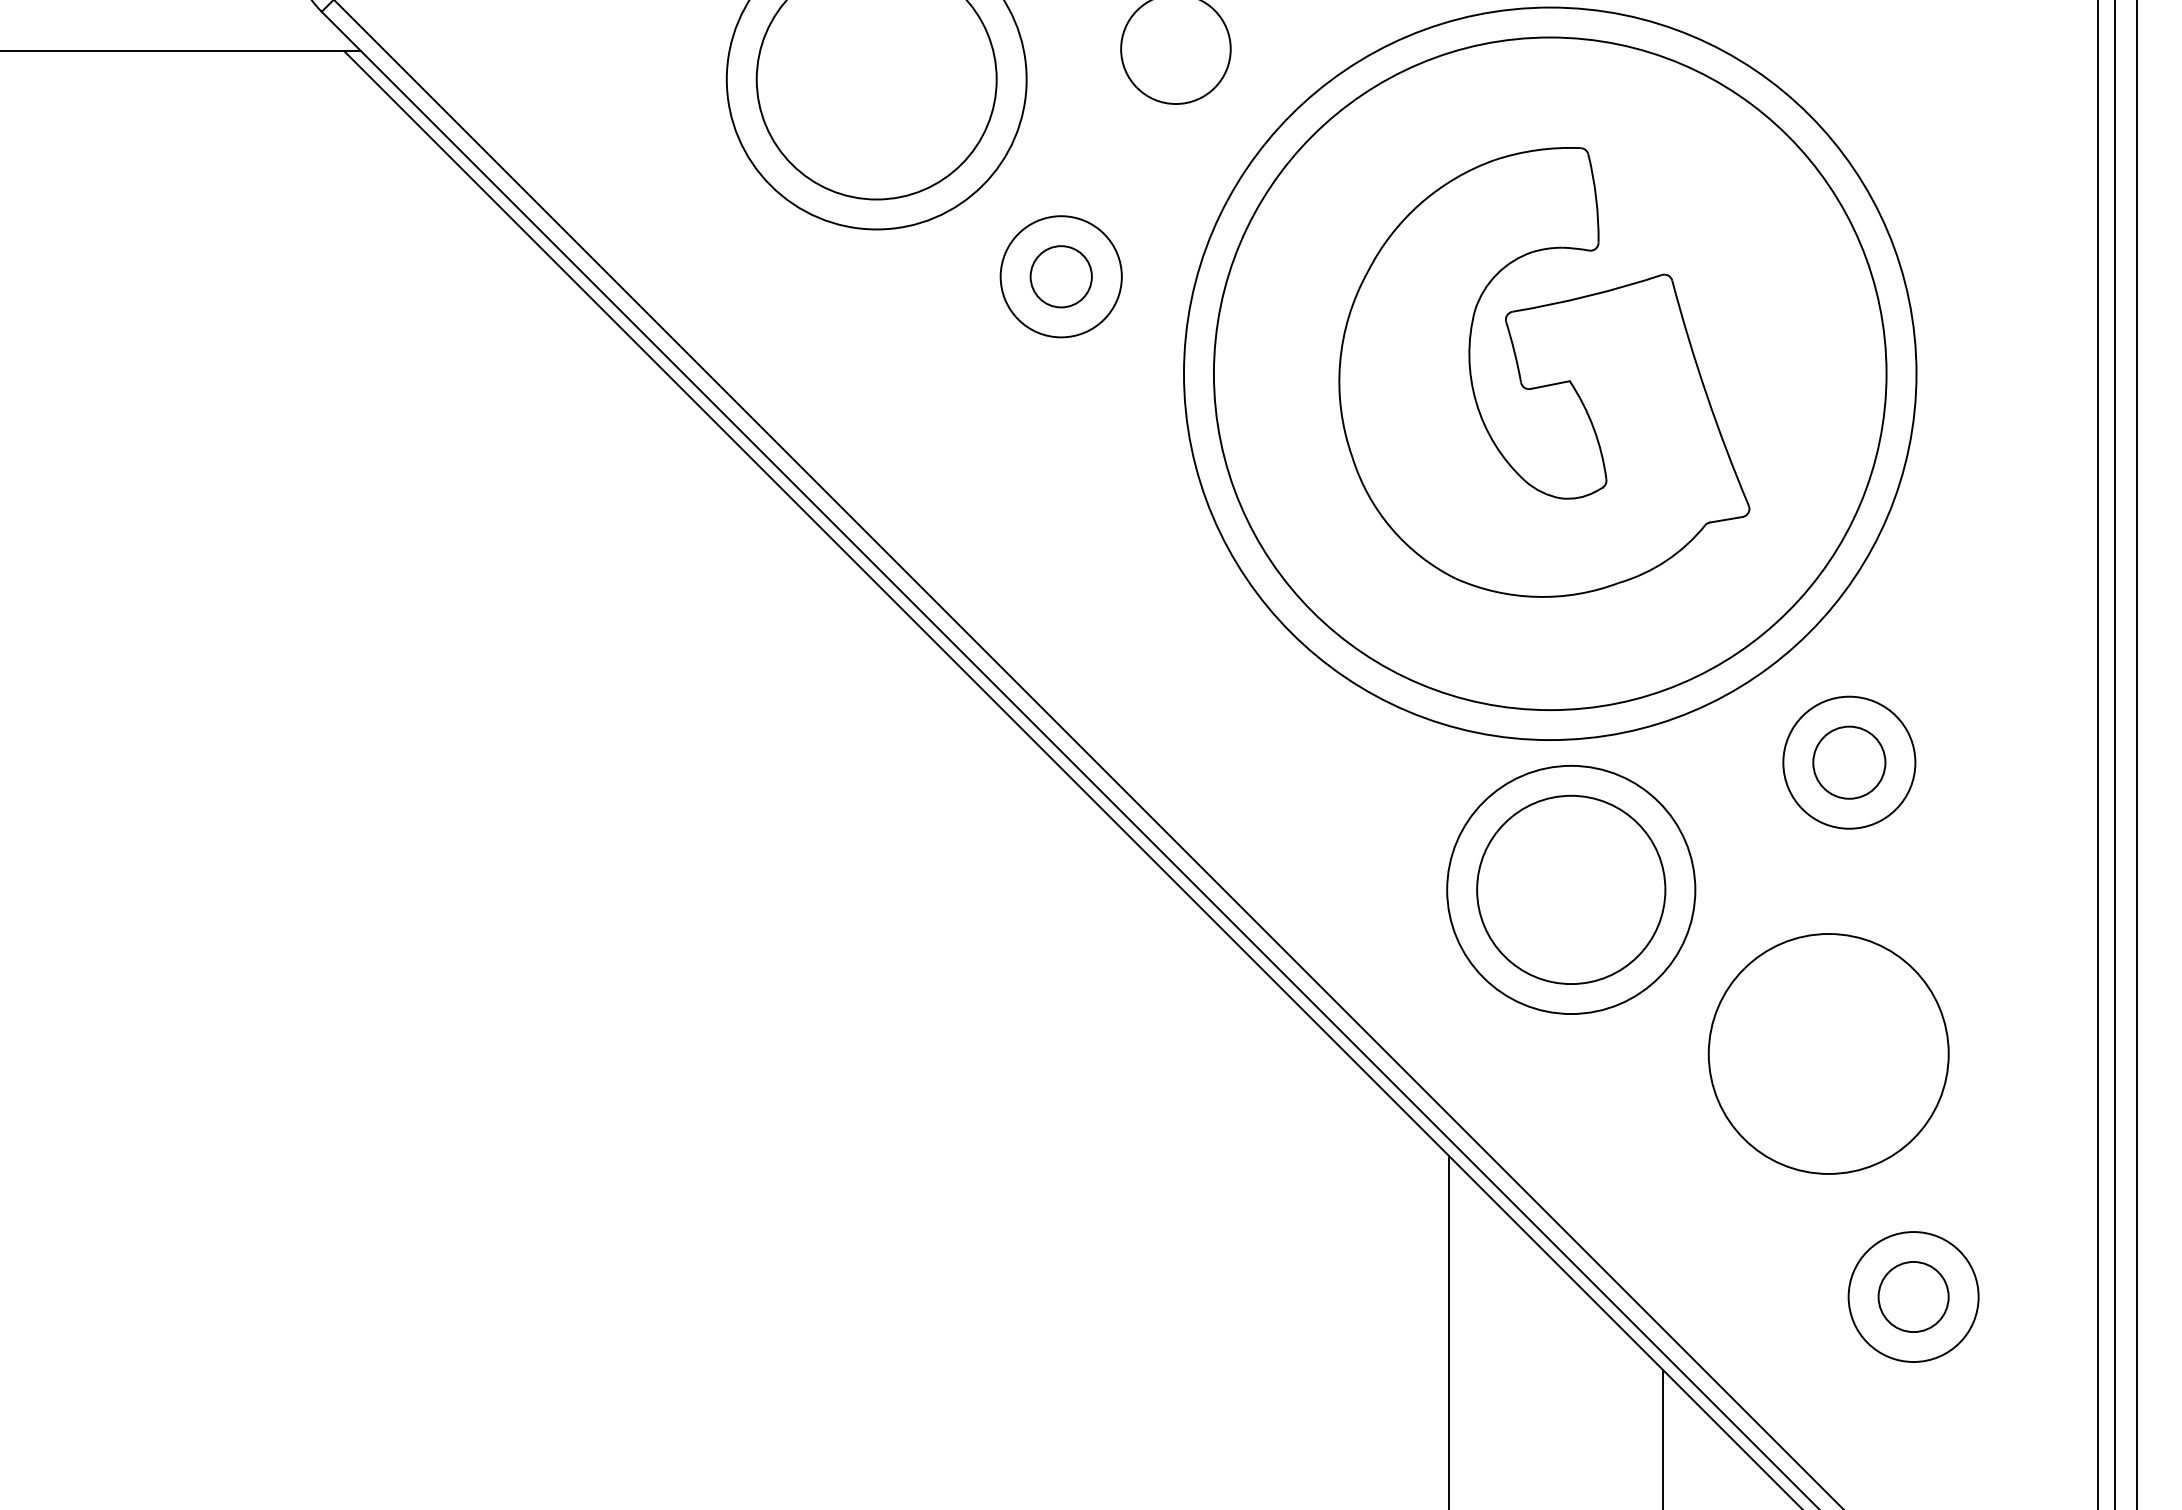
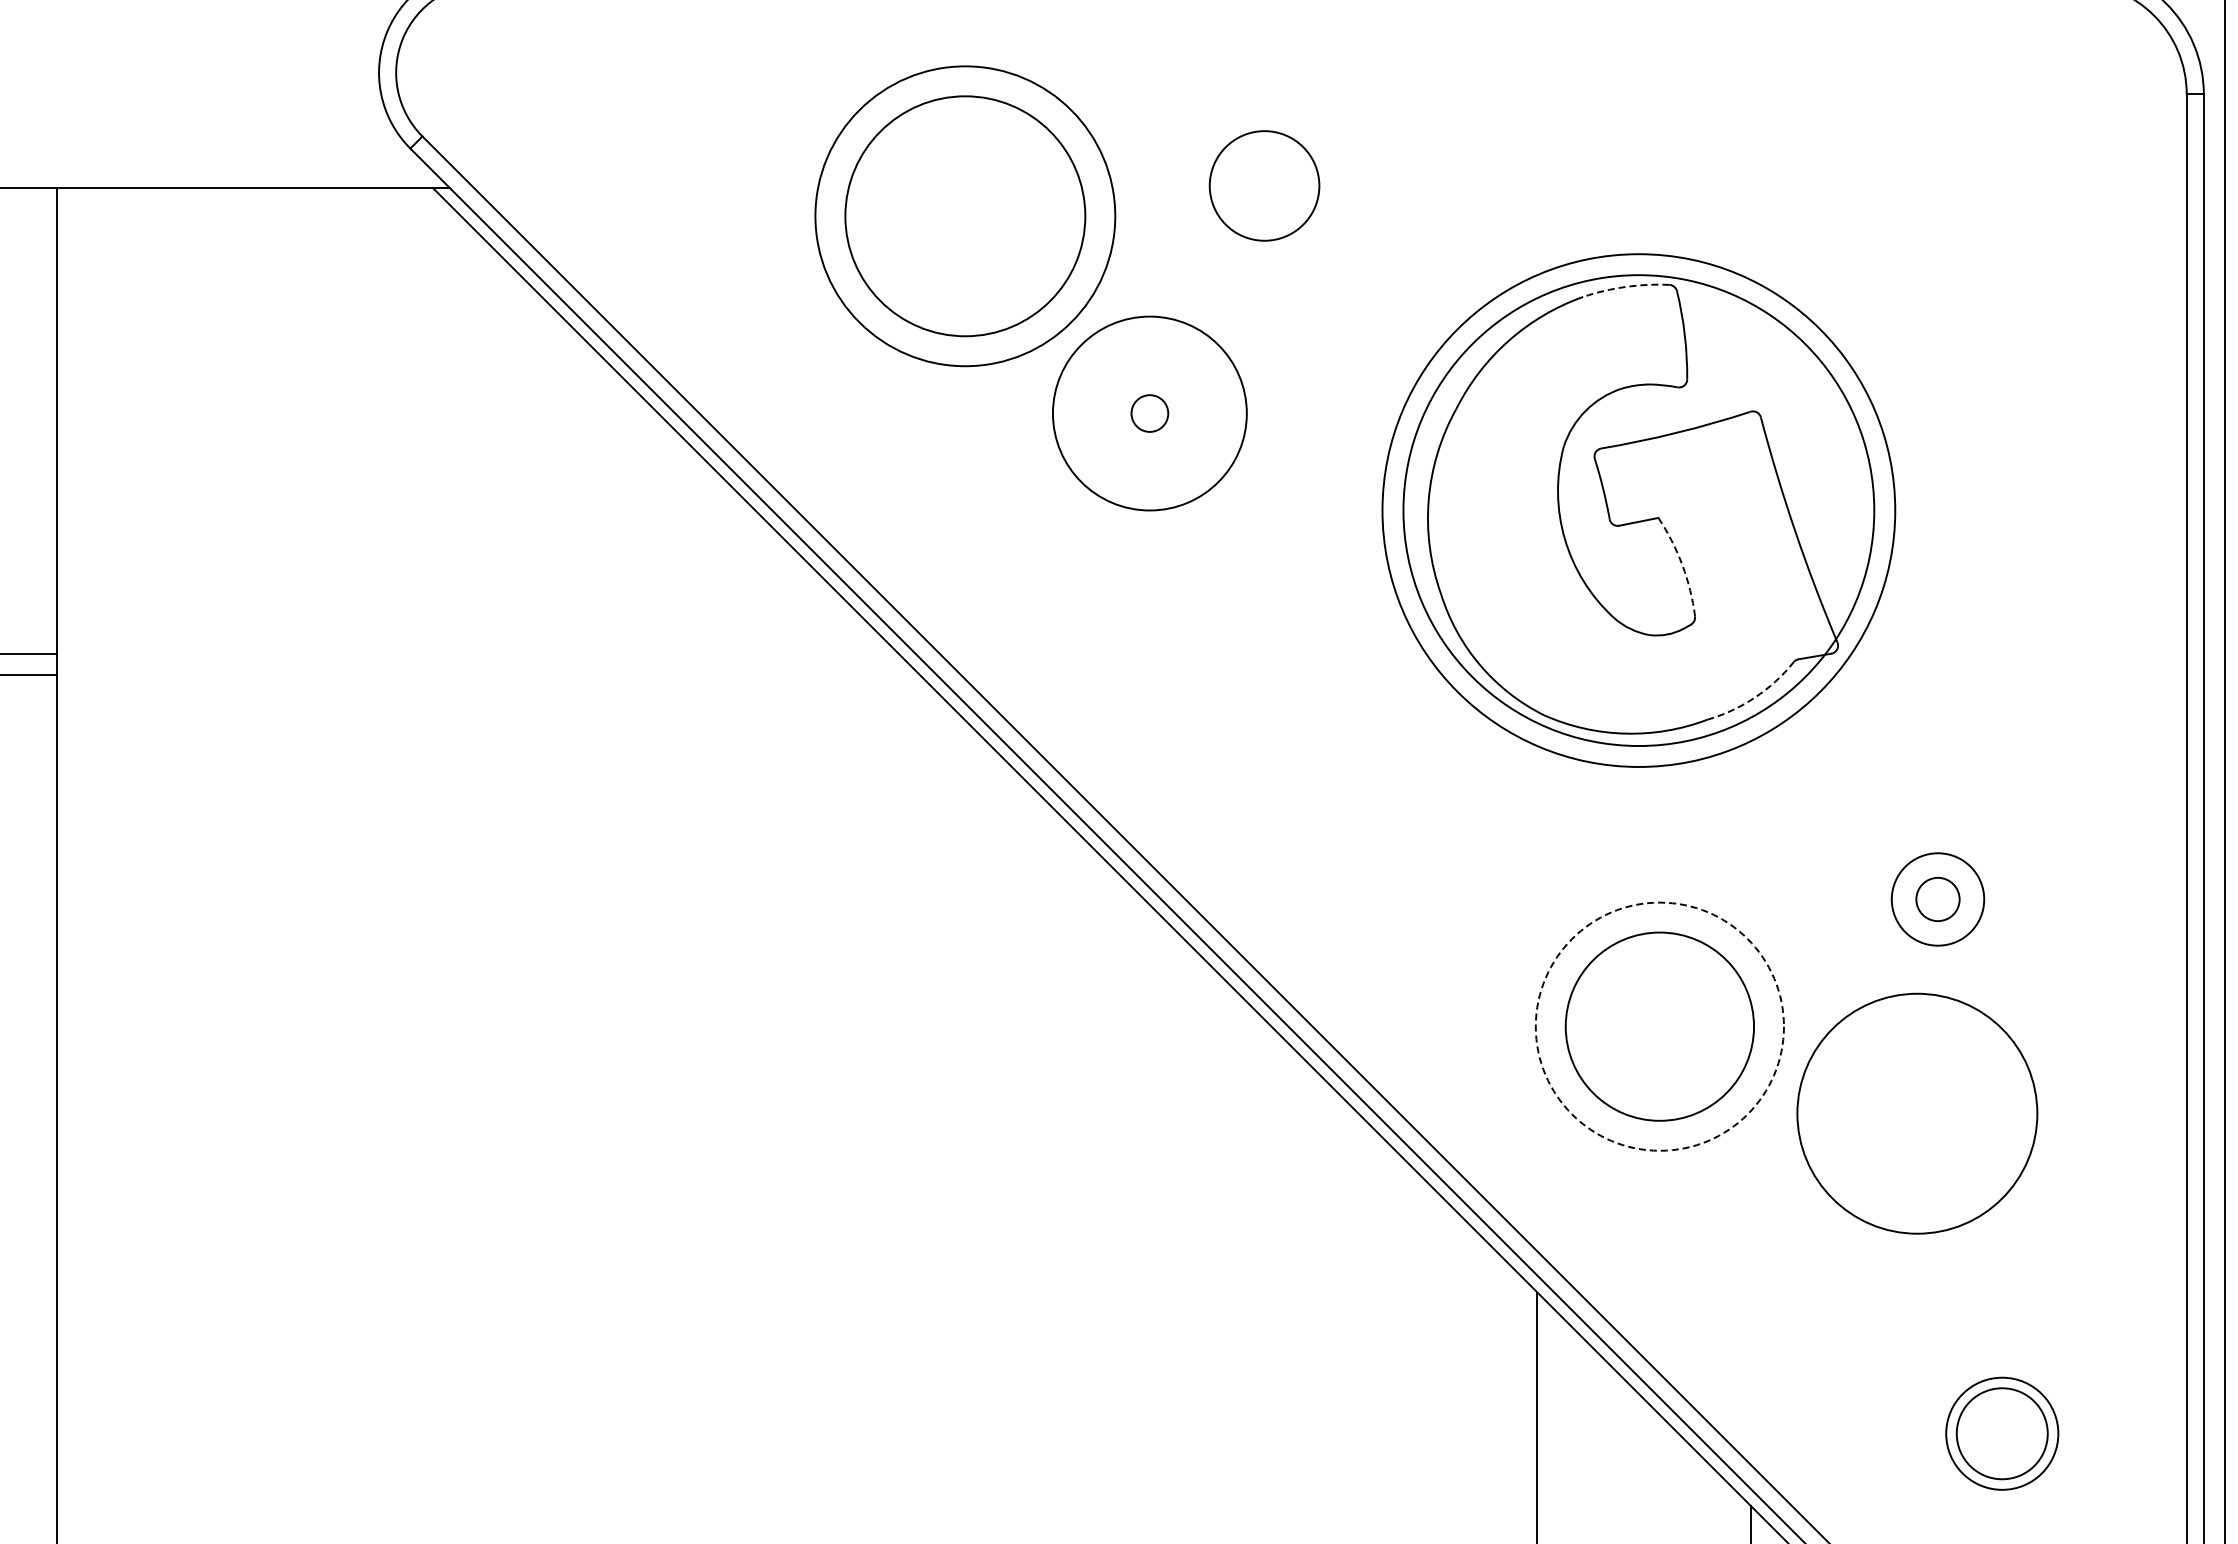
arc: (1536, 149) -> (1625, 286), solid -> dashed
circle: (1060, 276) -> (1149, 413), size x0.6
circle: (1060, 276) -> (1149, 413), size x1.6
circle: (1549, 373) -> (1638, 510), size x0.7
circle: (1549, 373) -> (1638, 510), size x0.7
arc: (1593, 428) -> (1682, 565), solid -> dashed
arc: (1665, 560) -> (1754, 697), solid -> dashed
circle: (1848, 762) -> (1937, 899), size x0.6
circle: (1848, 762) -> (1937, 899), size x0.7
circle: (1570, 889) -> (1659, 1026), solid -> dashed
circle: (1828, 1053) -> (1917, 1113), moved
circle: (1913, 1296) -> (2002, 1433), size x0.7
circle: (1913, 1296) -> (2002, 1433), size x1.6

